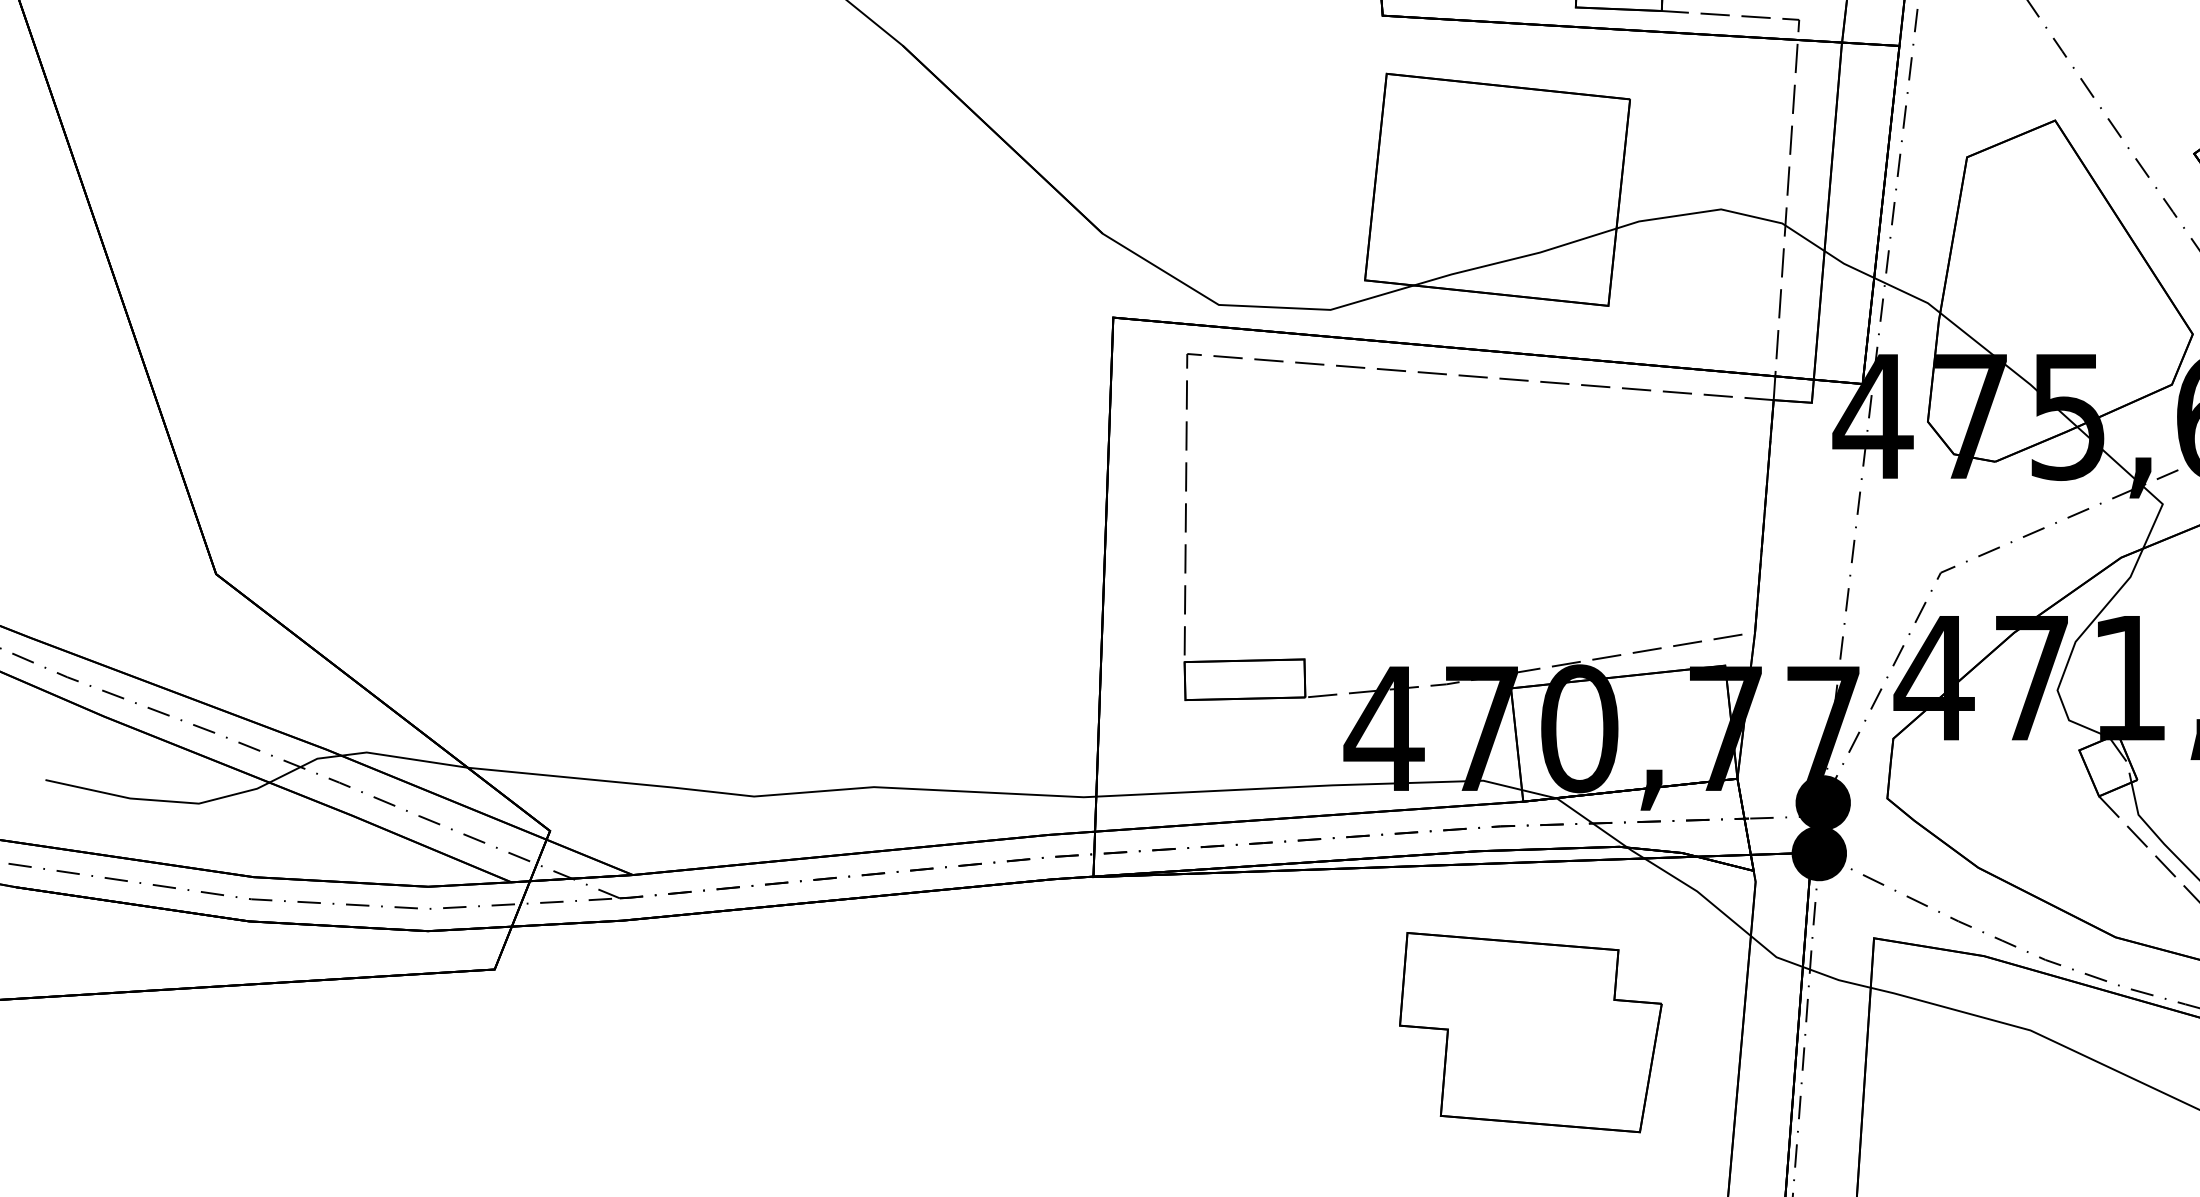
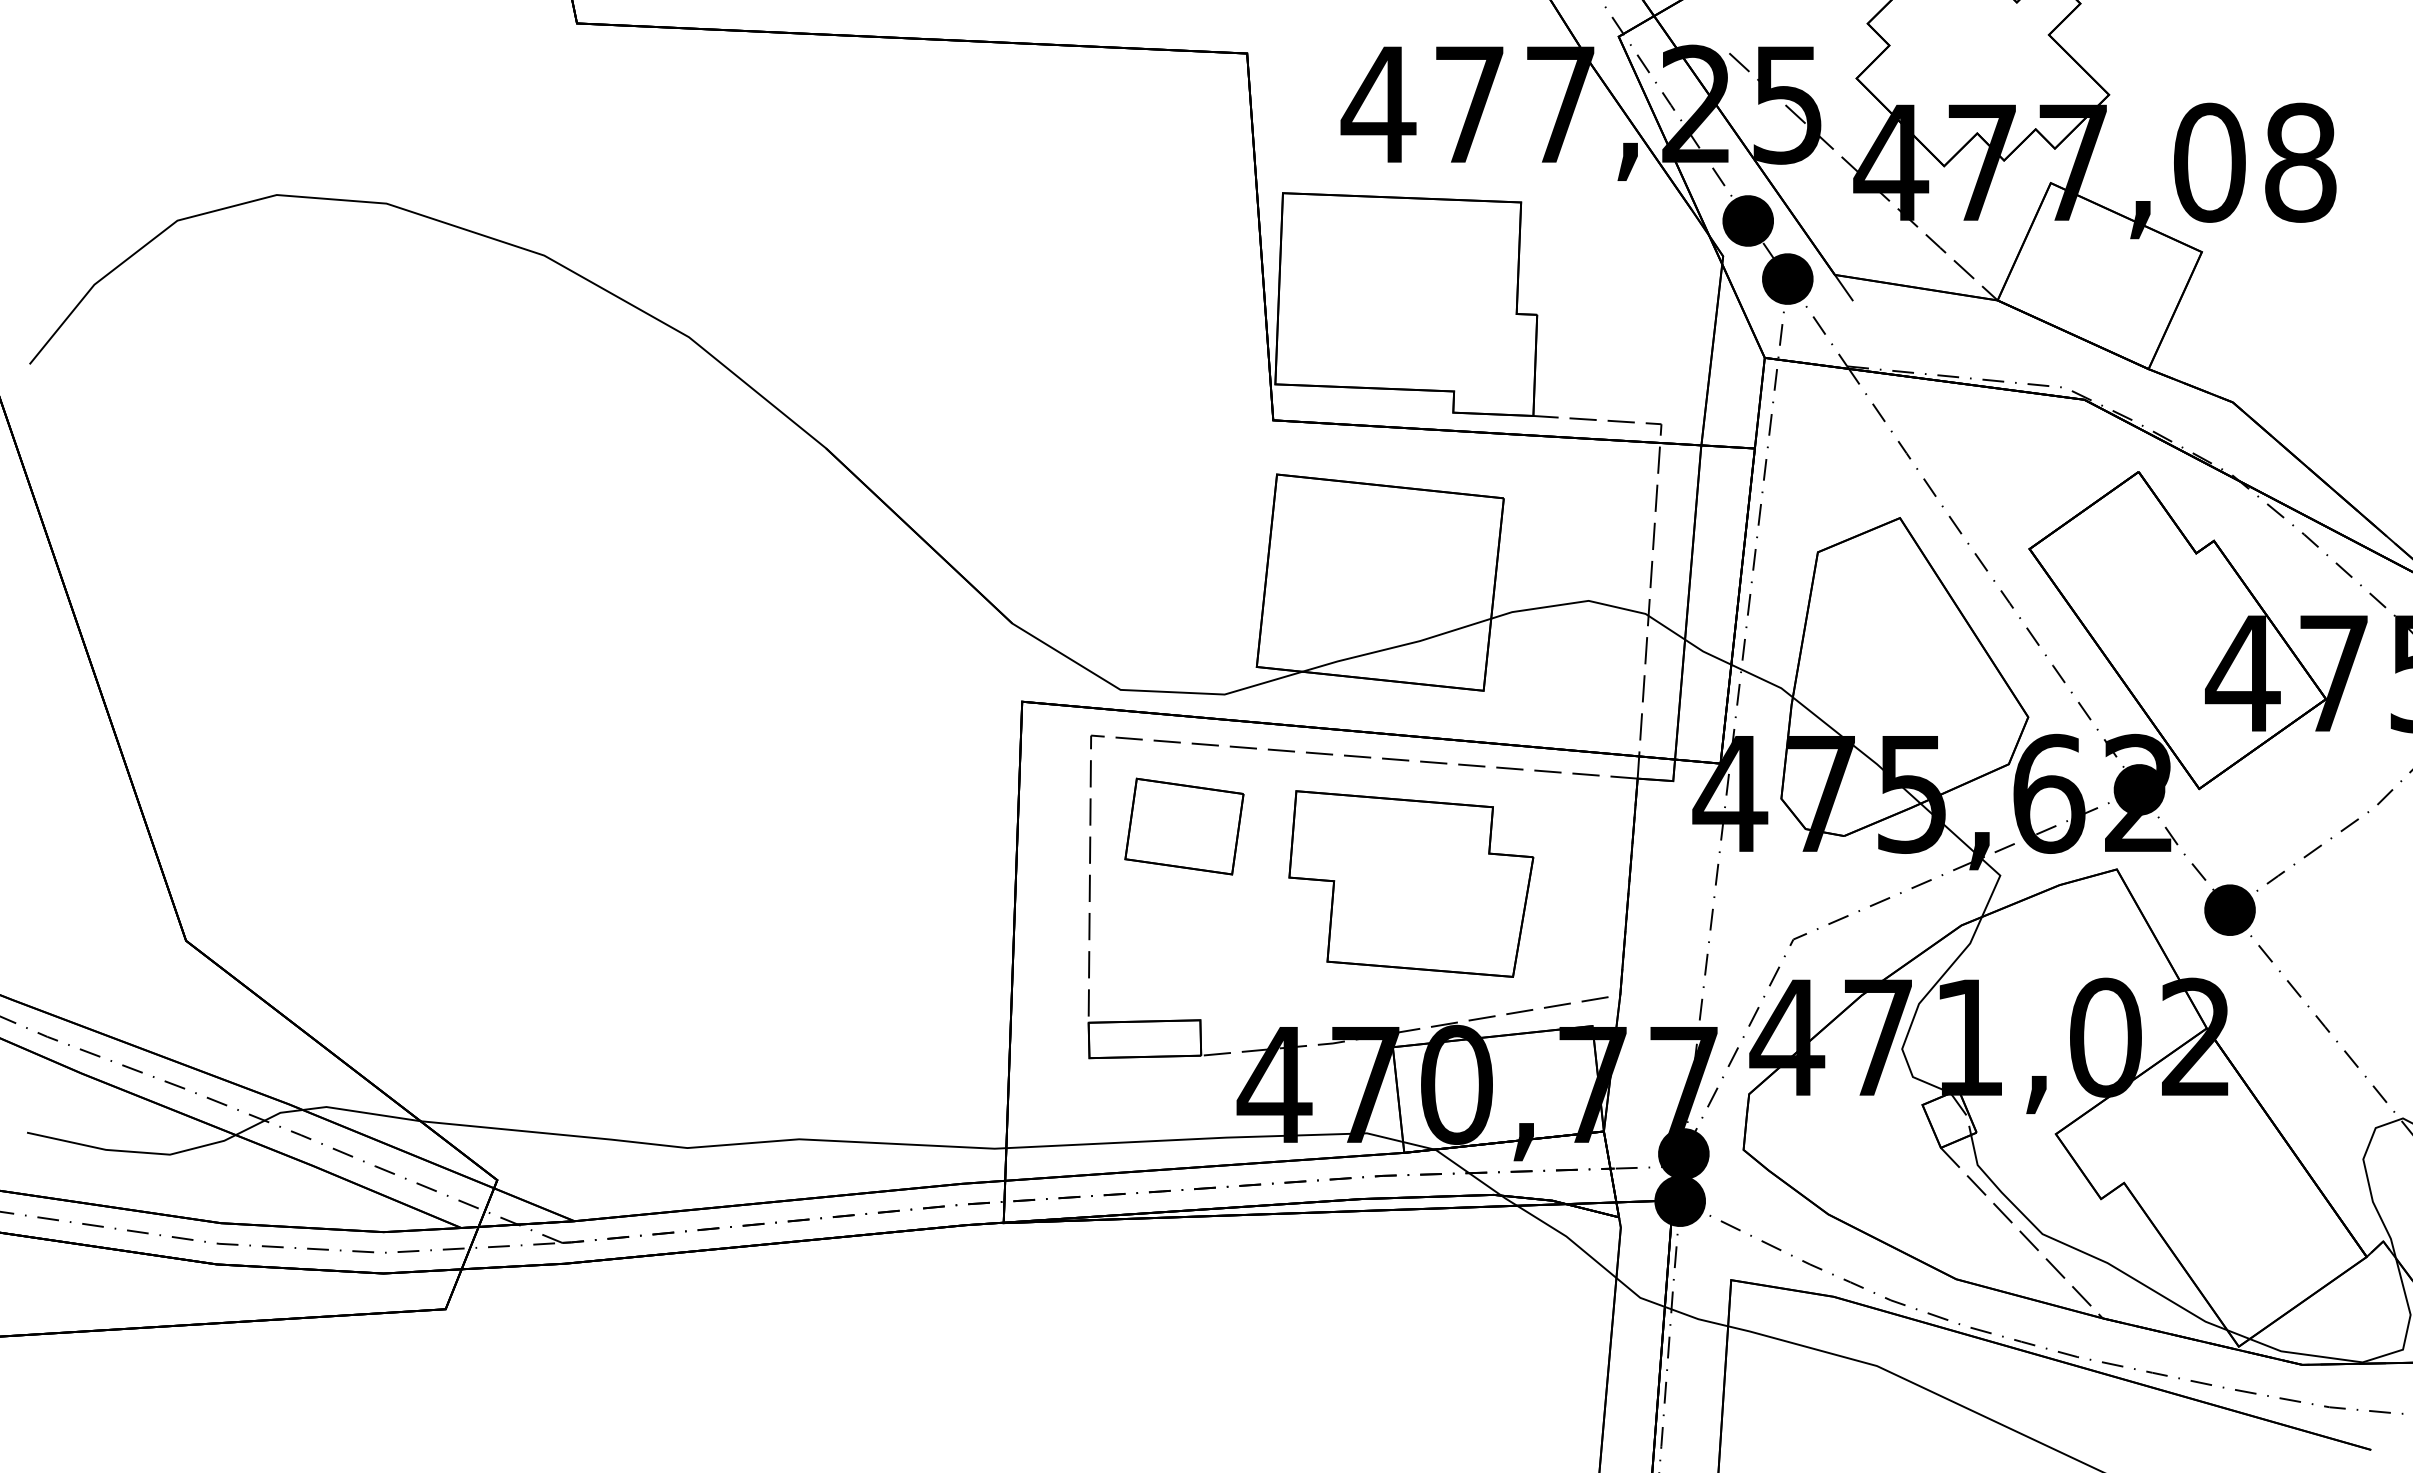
part: (1287, 451) -> (1184, 826), added
part: (1531, 1032) -> (1411, 883), moved

